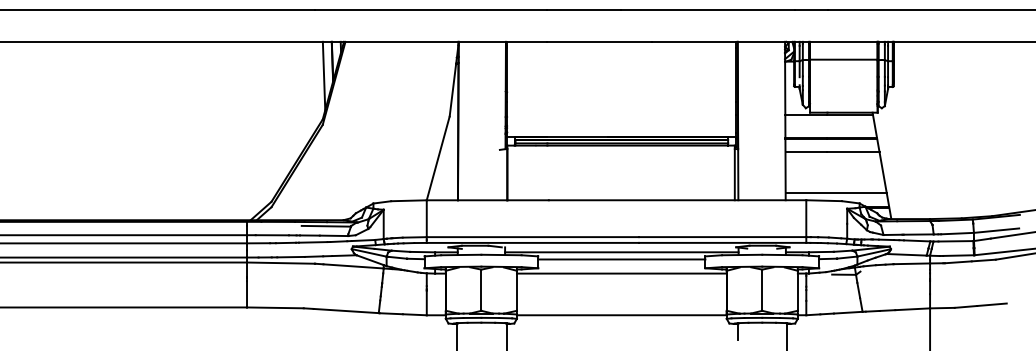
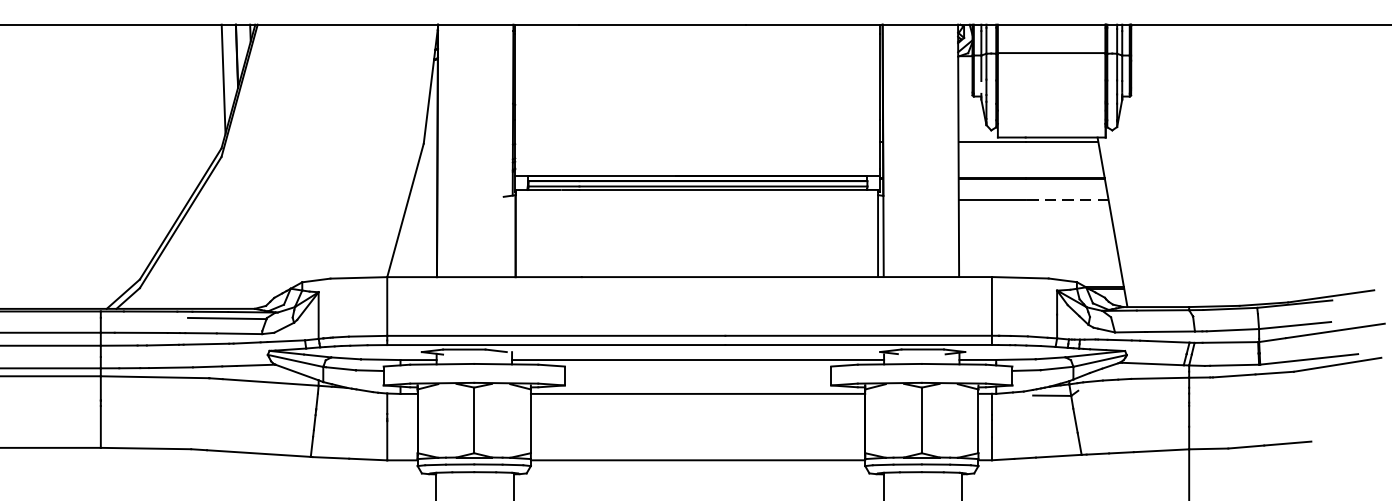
line: (852, 152) -> (1065, 200), solid -> dashed
line: (835, 193) -> (1038, 266), removed
line: (621, 259) -> (697, 371), removed

